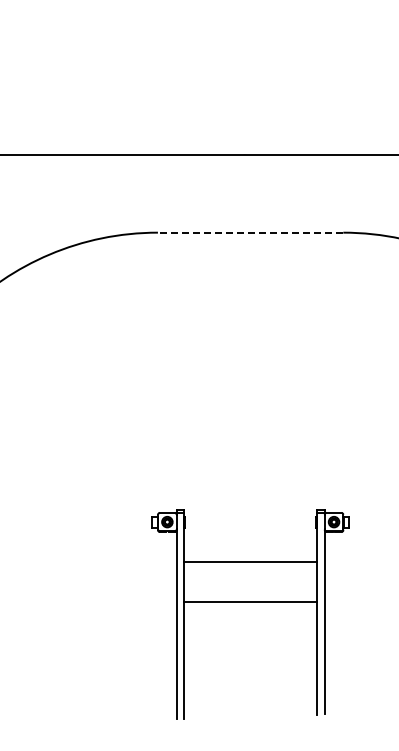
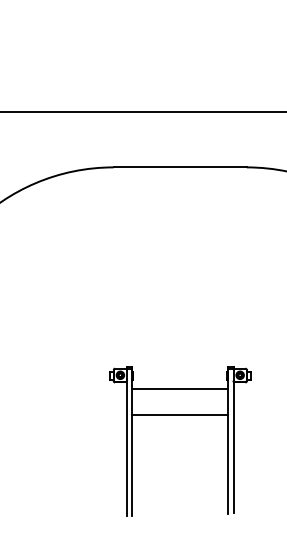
line: (250, 232) -> (180, 167), dashed -> solid
line: (250, 561) -> (180, 389), moved
line: (250, 602) -> (180, 415), moved

